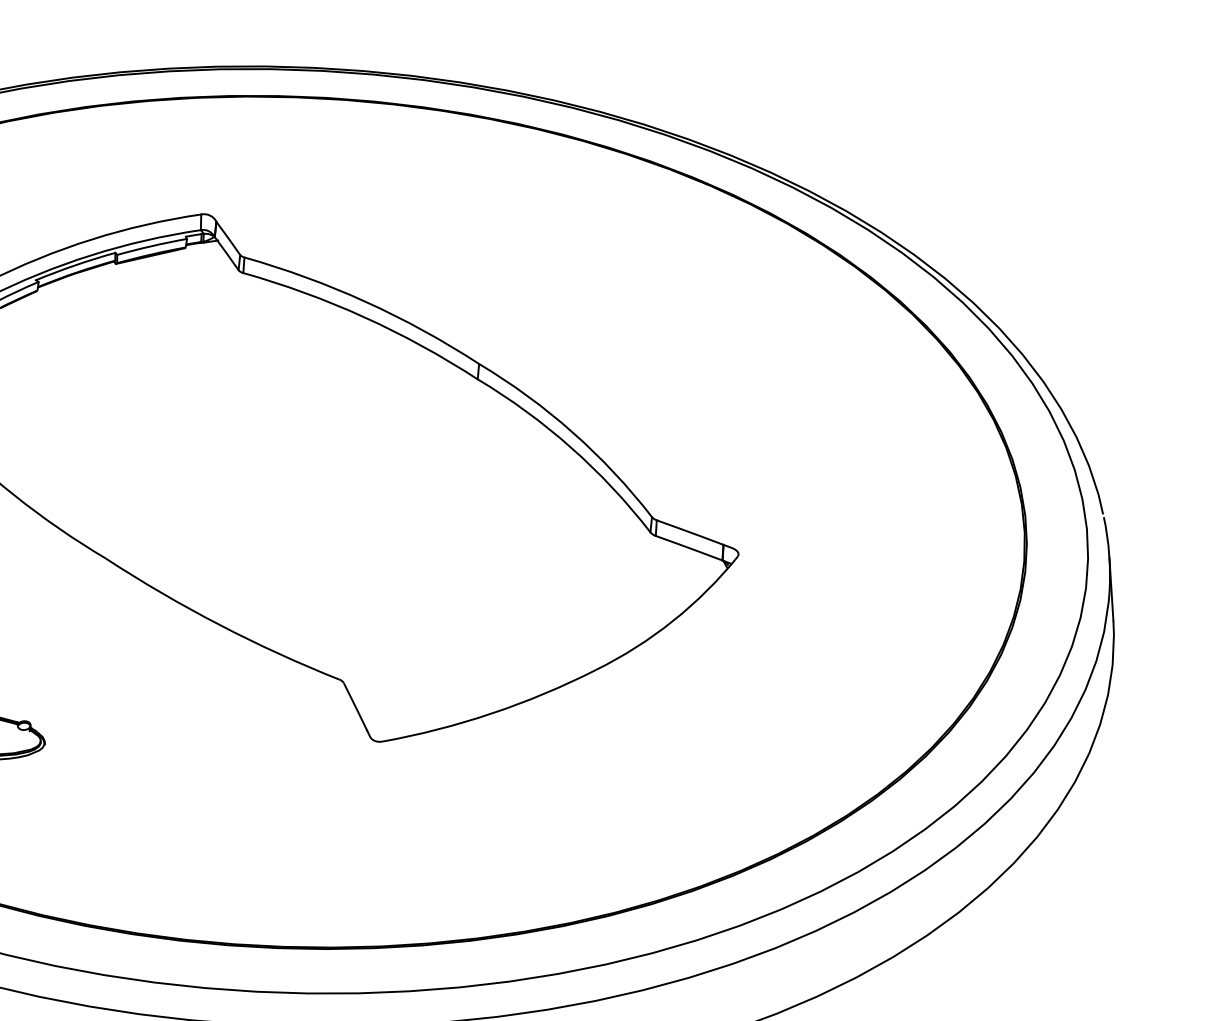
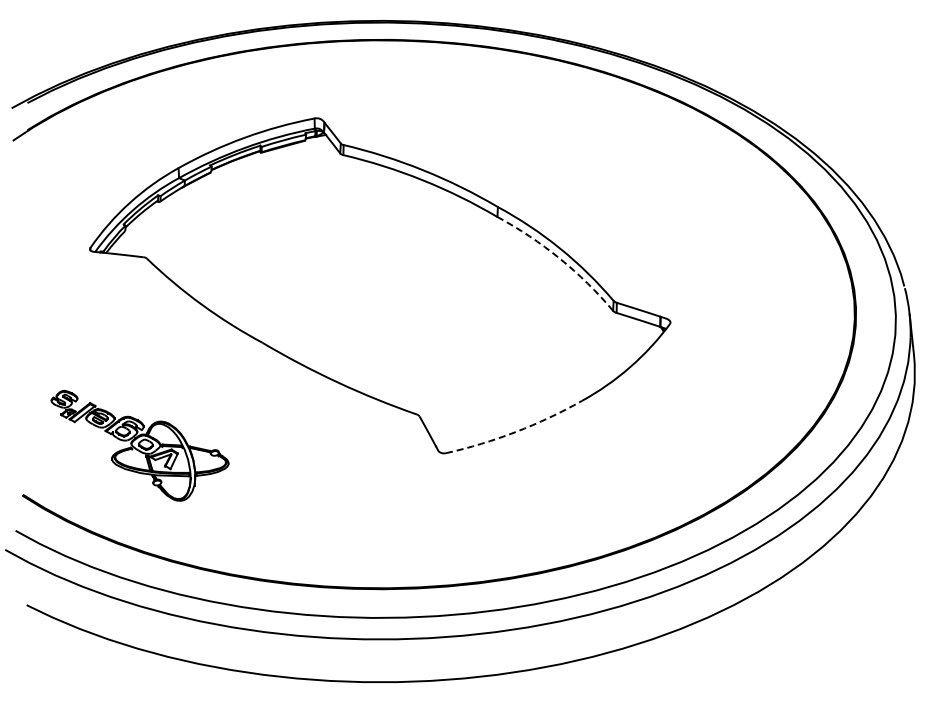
arc: (571, 447) -> (559, 258), solid -> dashed
arc: (491, 714) -> (515, 432), solid -> dashed

